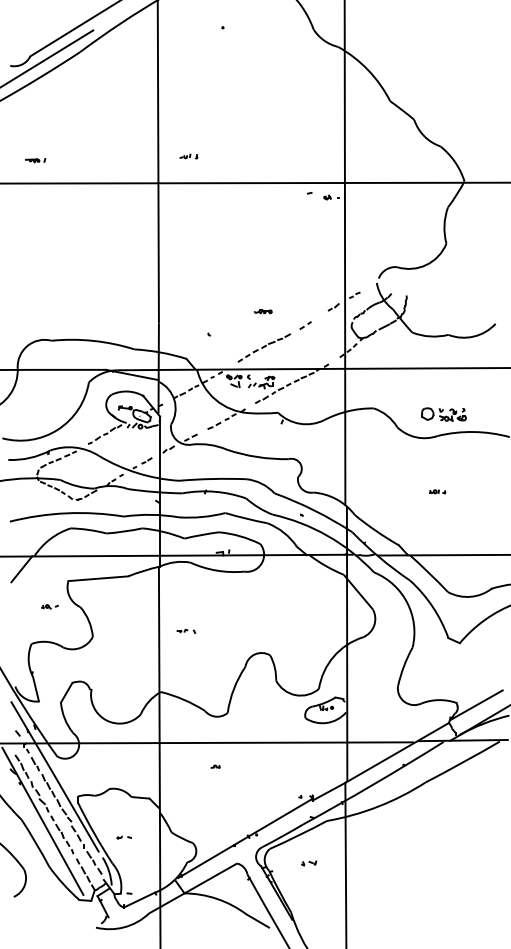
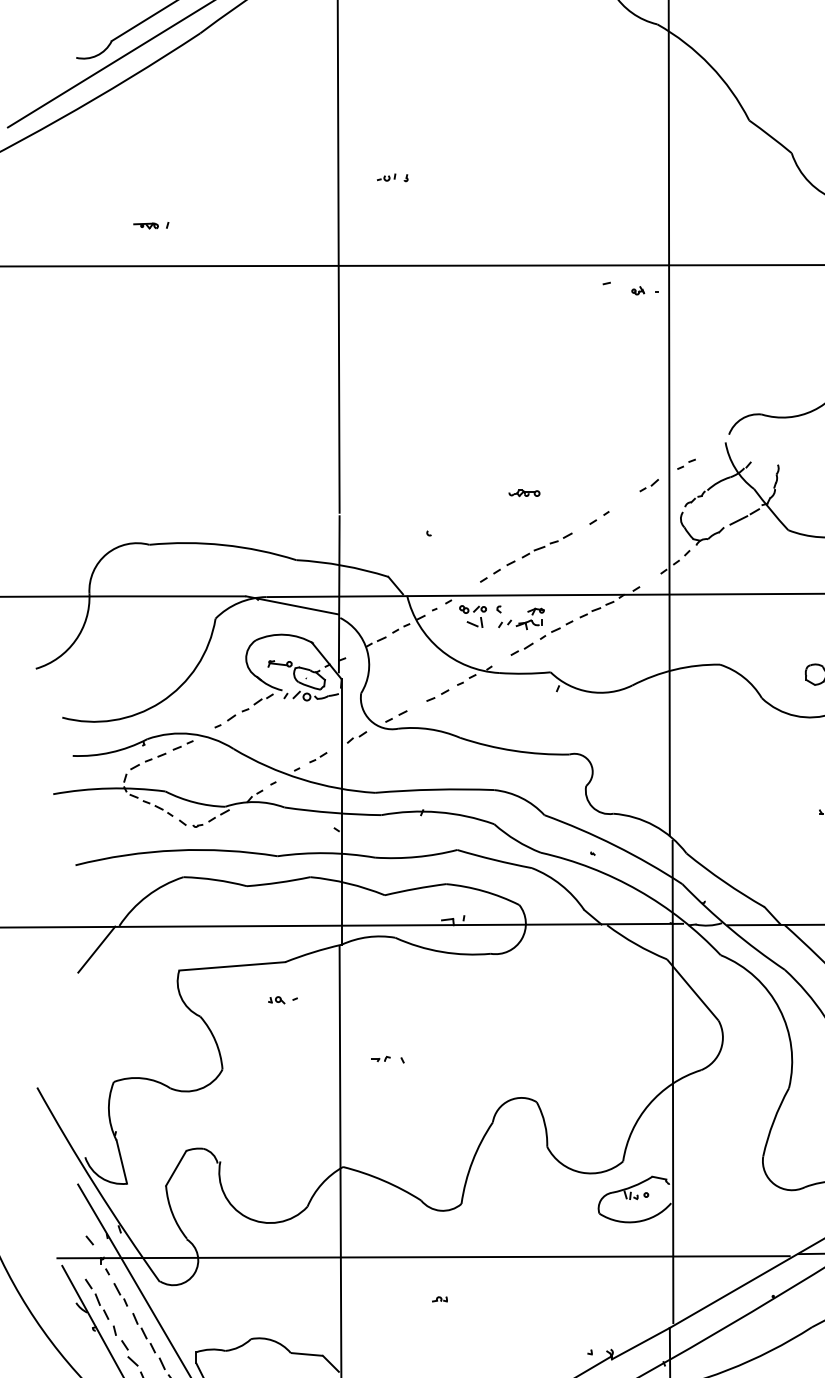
part: (188, 156) -> (391, 177), moved
part: (35, 160) -> (151, 225), moved
part: (49, 606) -> (282, 999), moved

